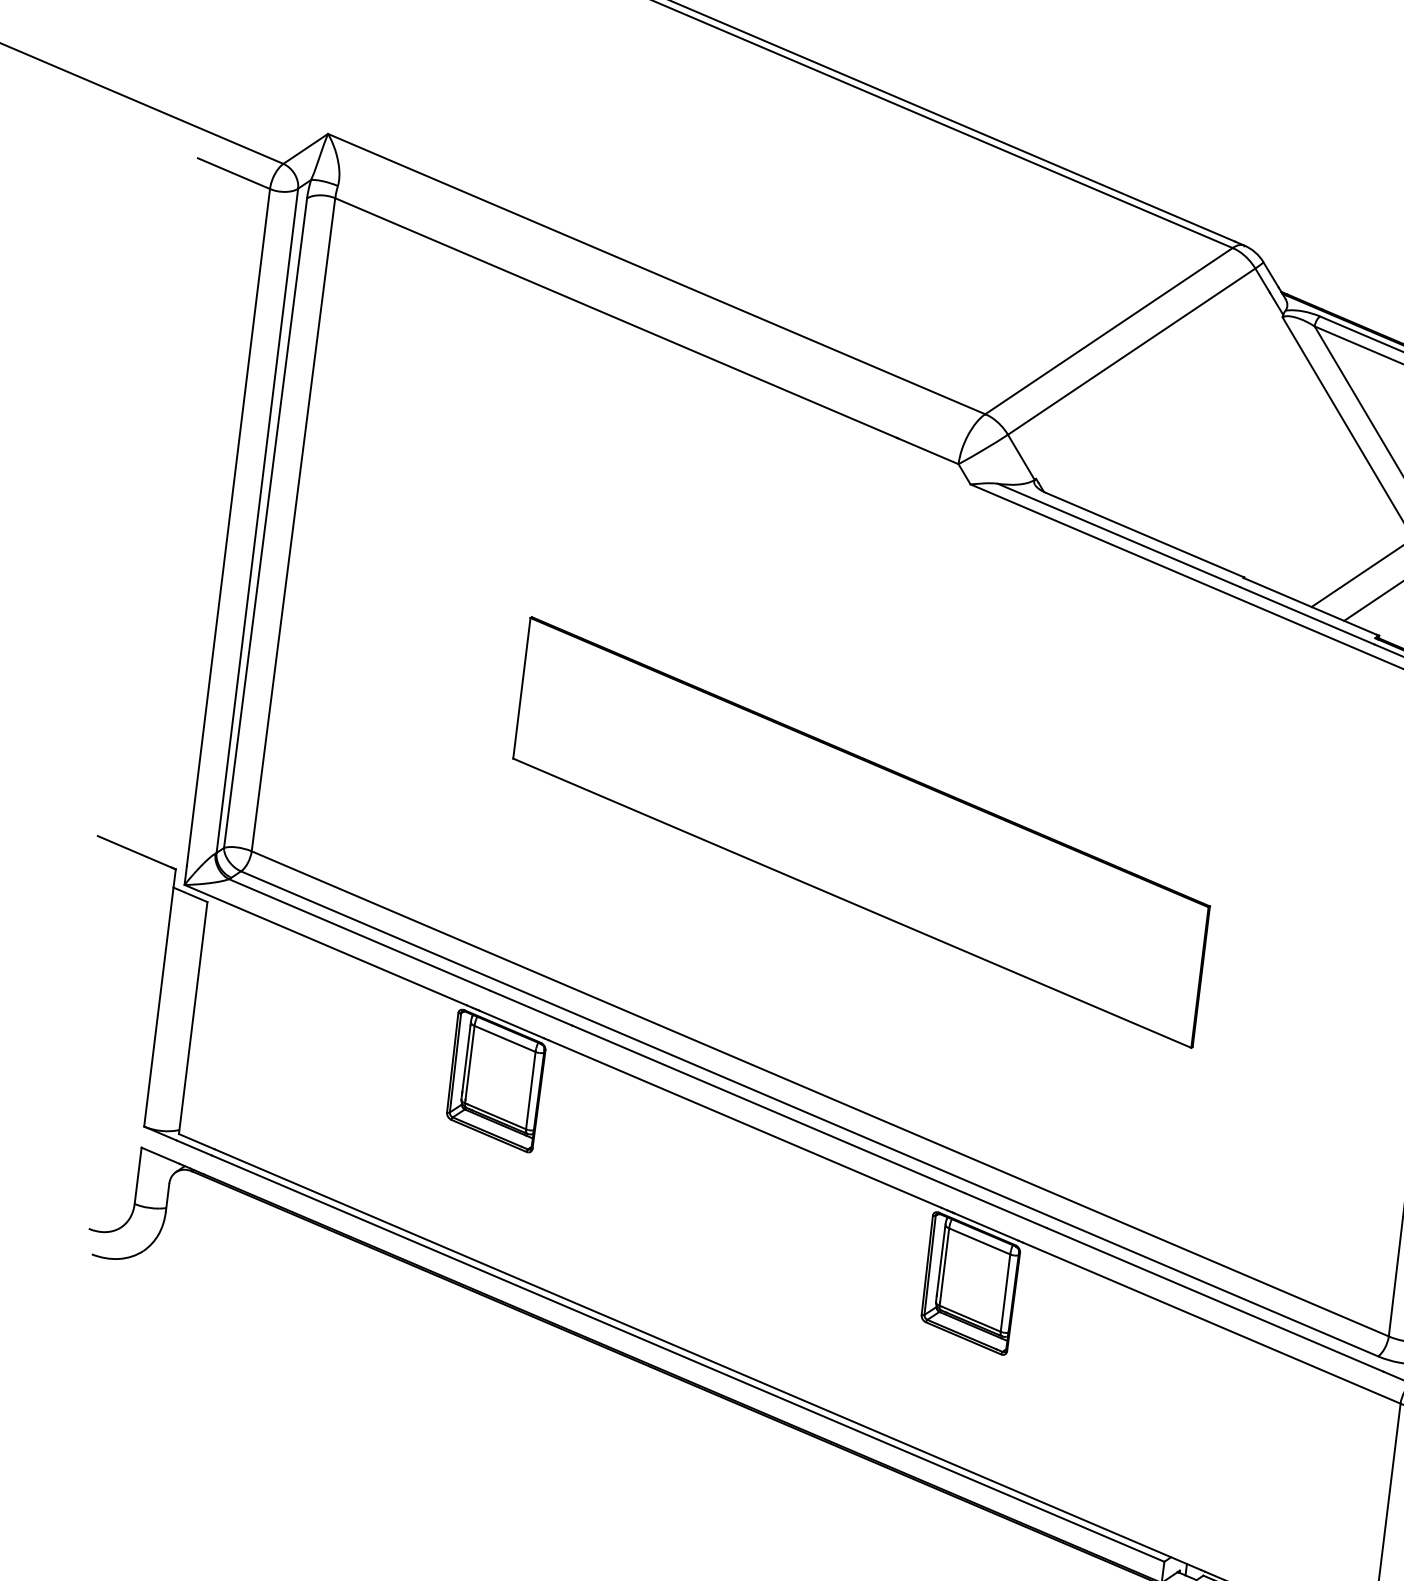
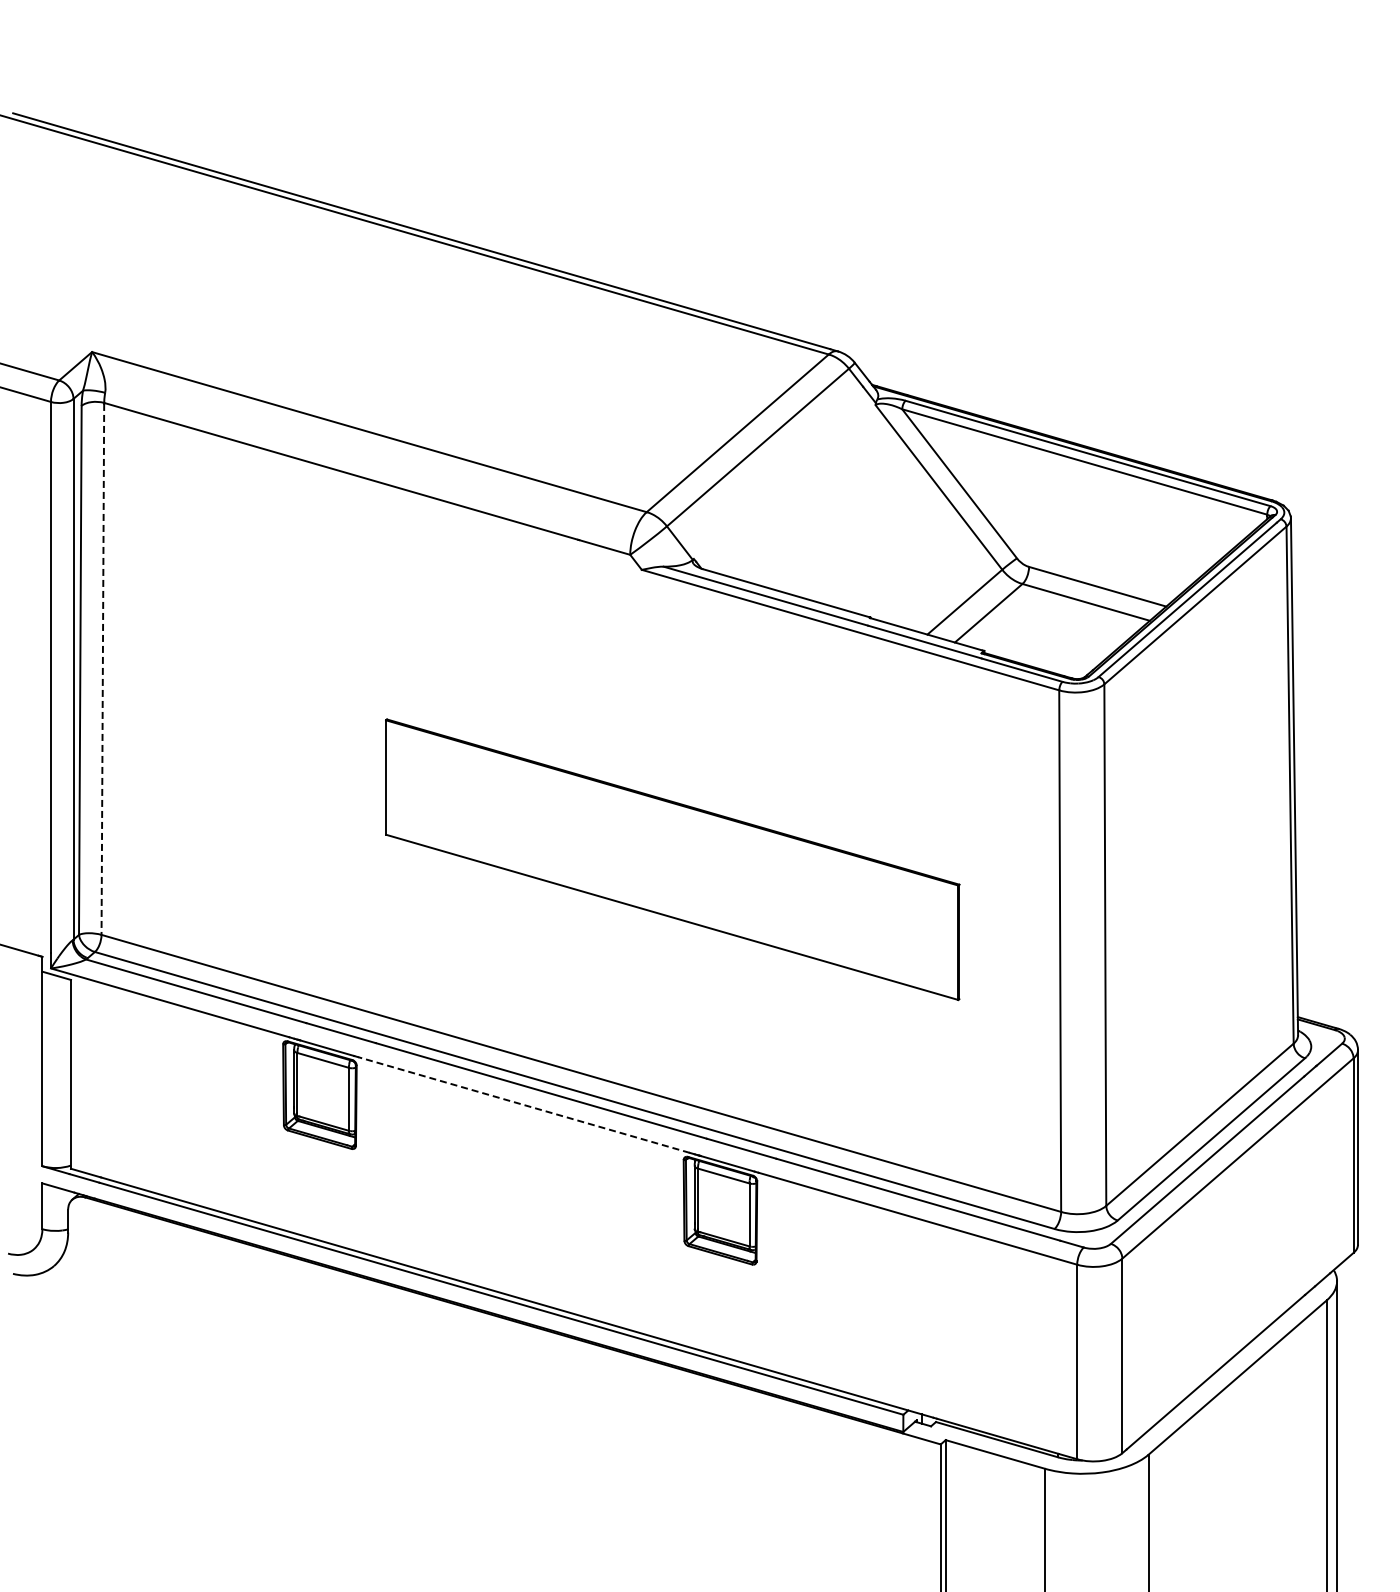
line: (292, 525) -> (102, 669), solid -> dashed
part: (861, 832) -> (672, 859), moved
line: (744, 1124) -> (523, 1105), solid -> dashed

